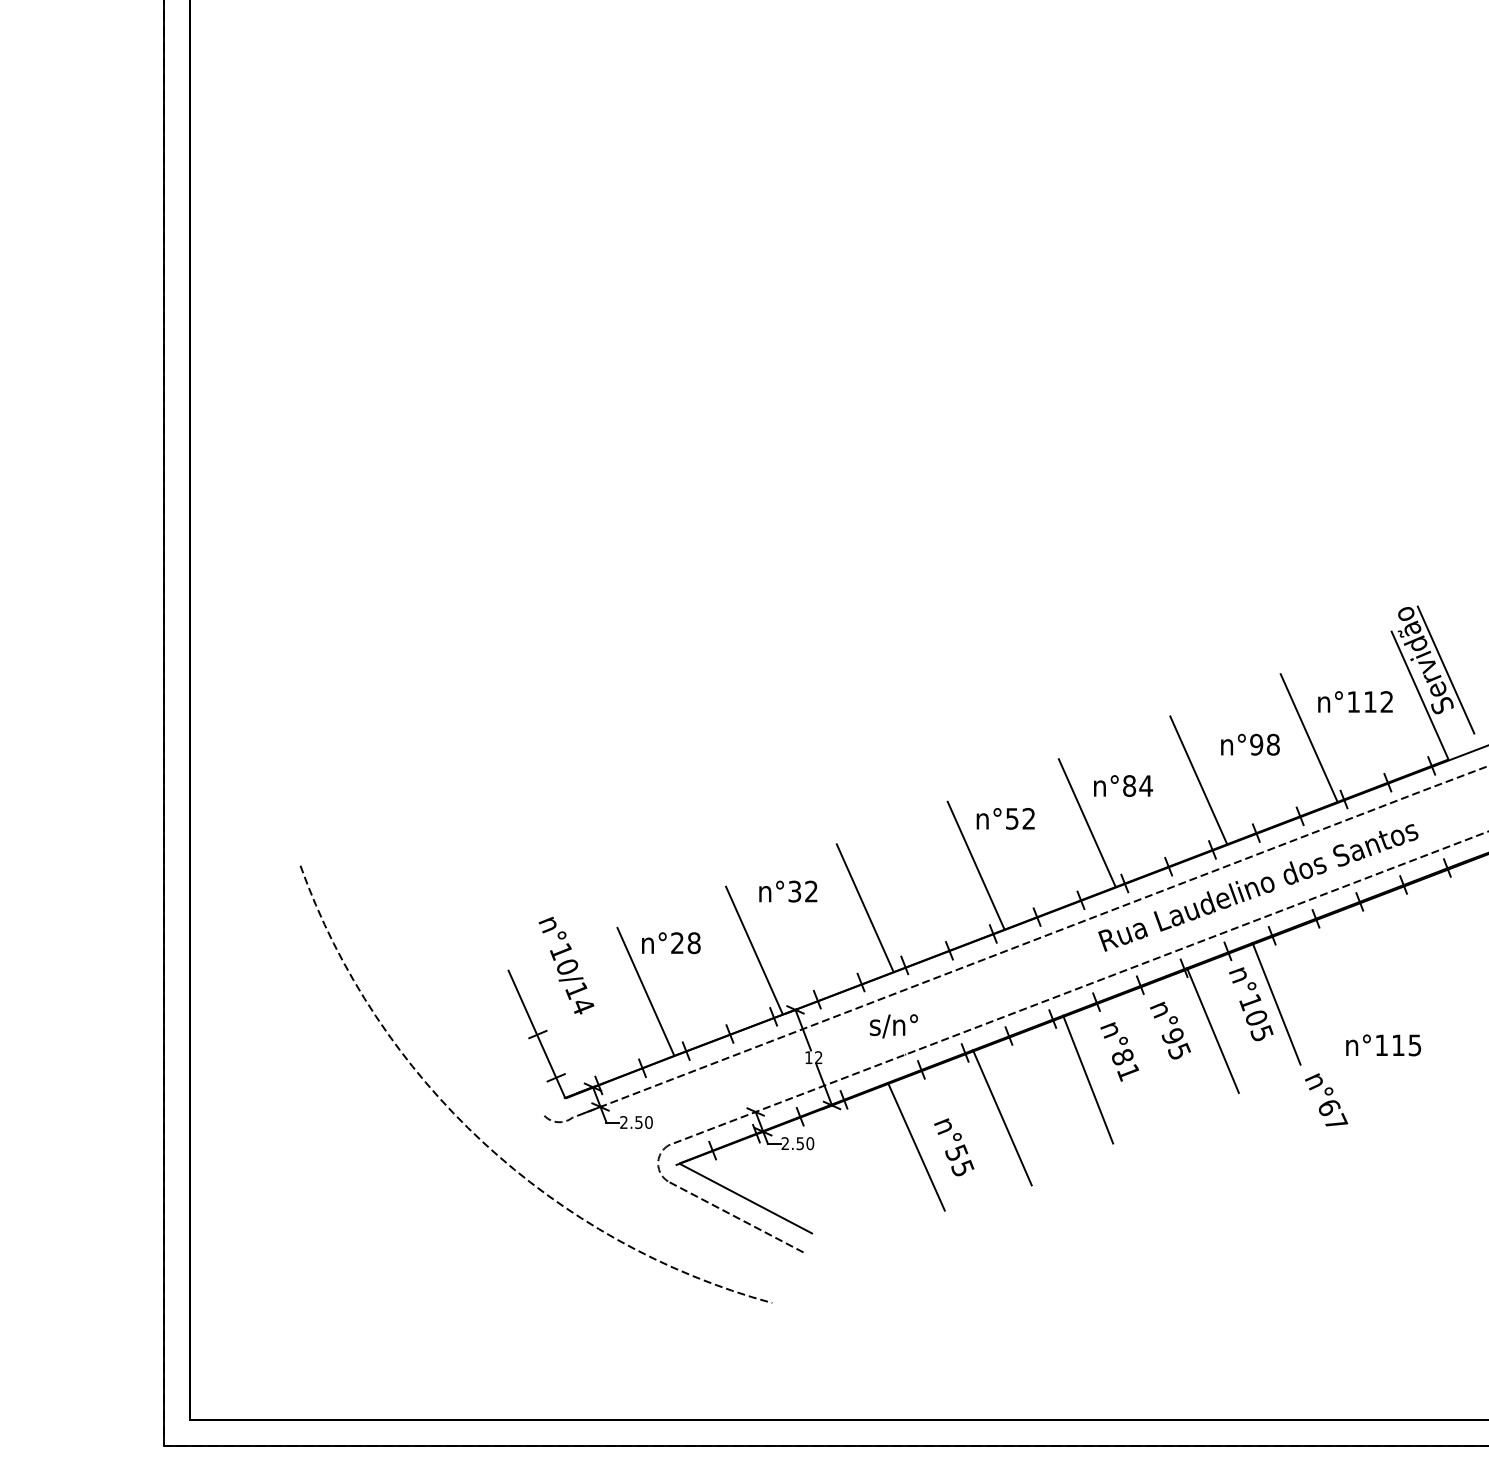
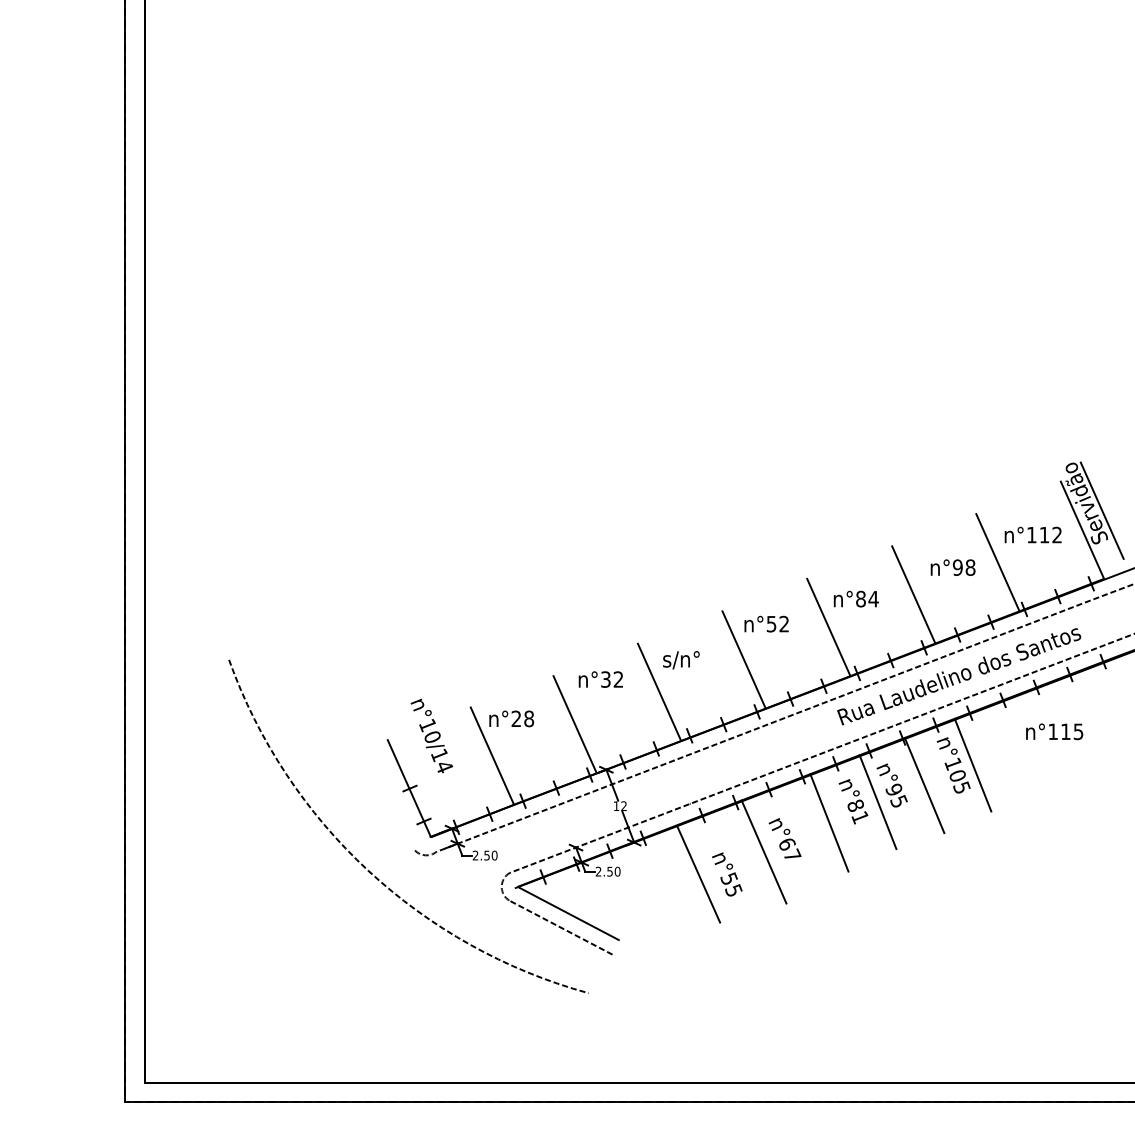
text: (894, 1026) -> (681, 660), moved
text: (1383, 1044) -> (1054, 731), moved
line: (1151, 1052) -> (877, 802), added
text: (1325, 1100) -> (784, 838), moved

